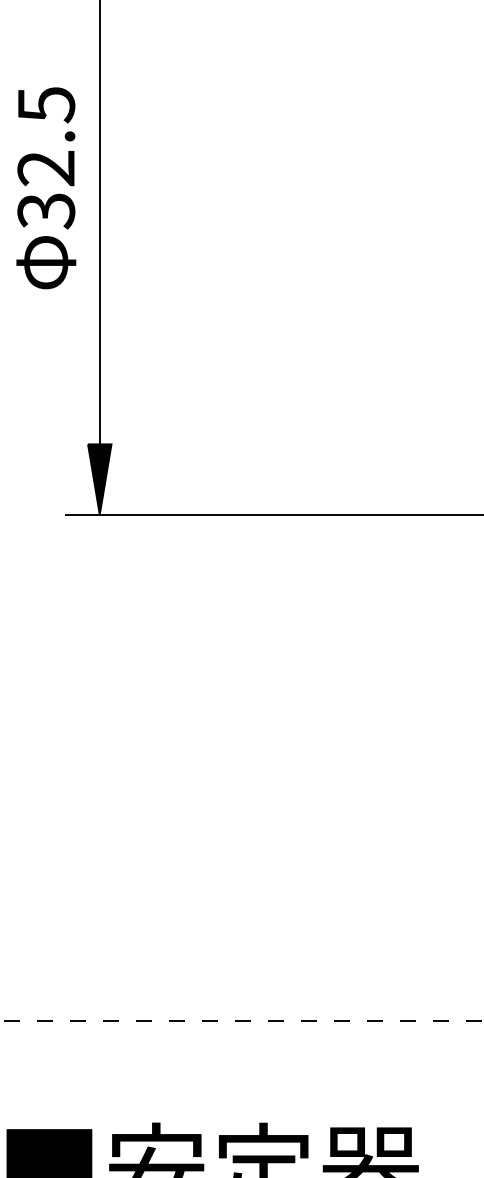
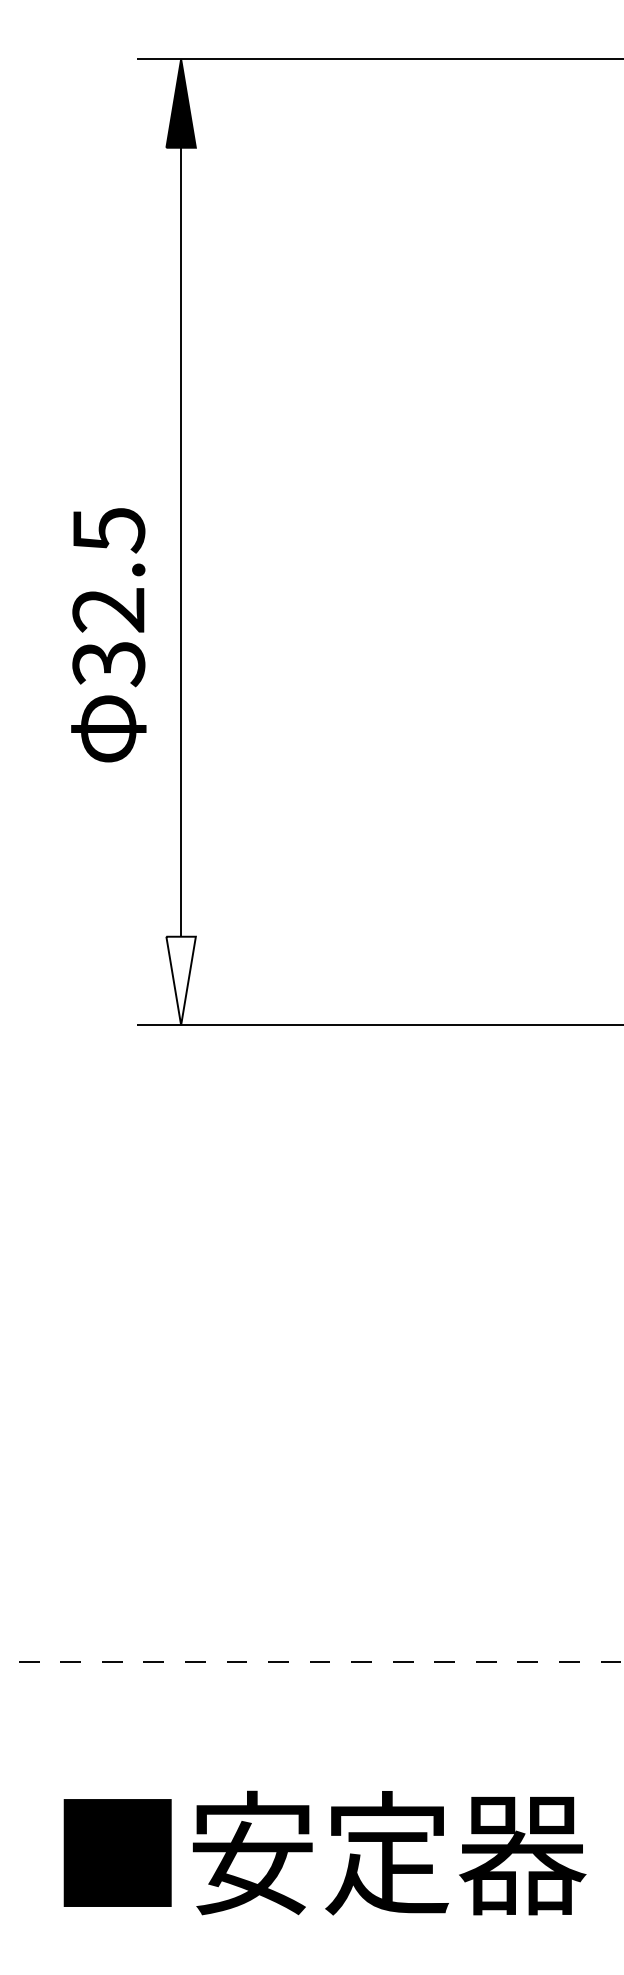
text: (46, 188) -> (108, 635), moved
fill: (99, 479) -> (180, 980), removed

